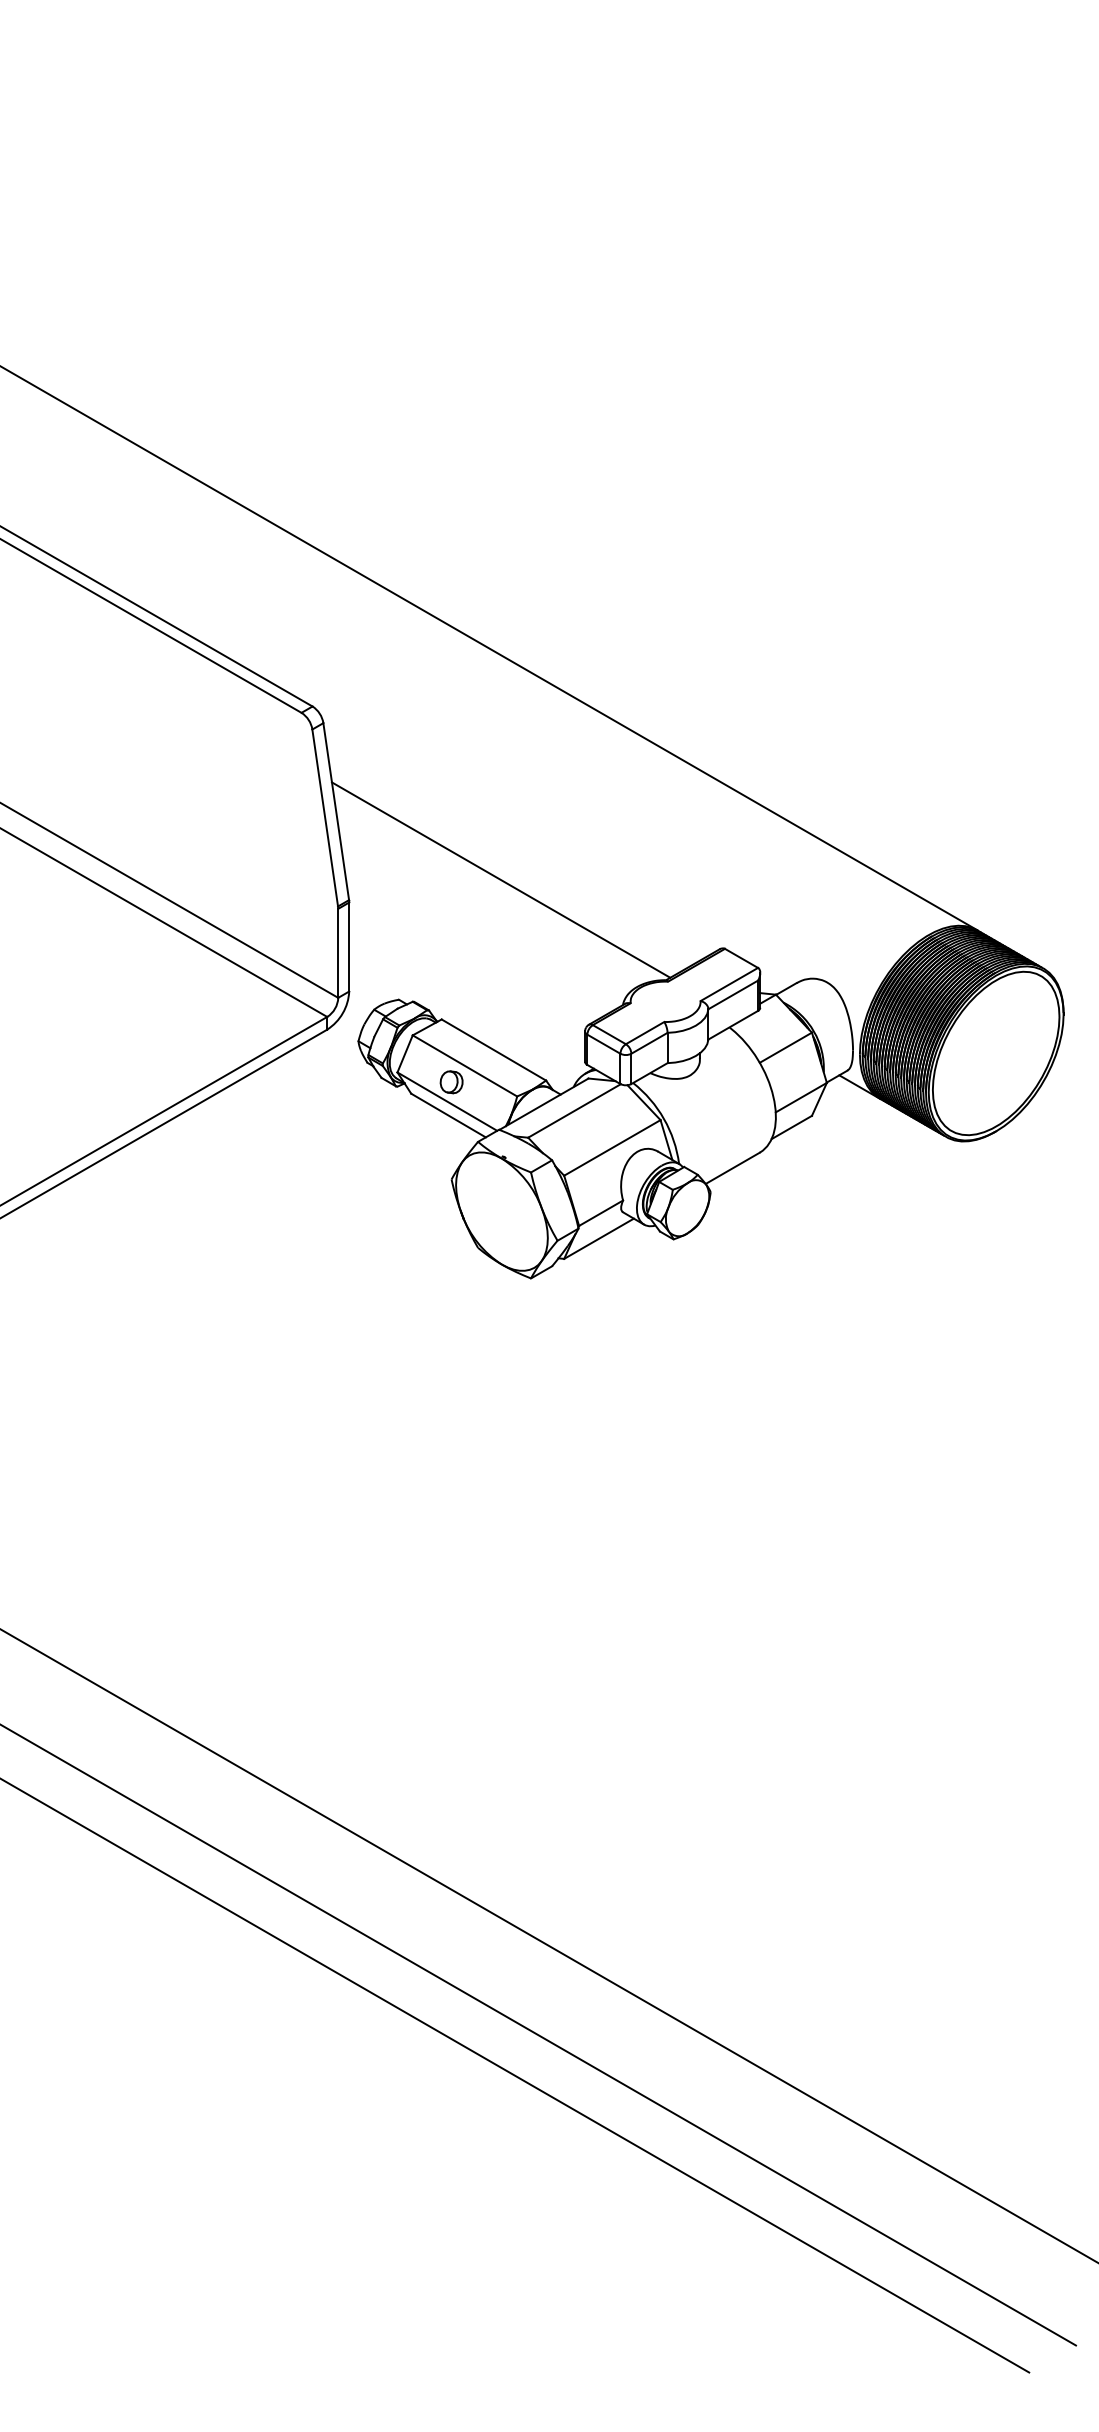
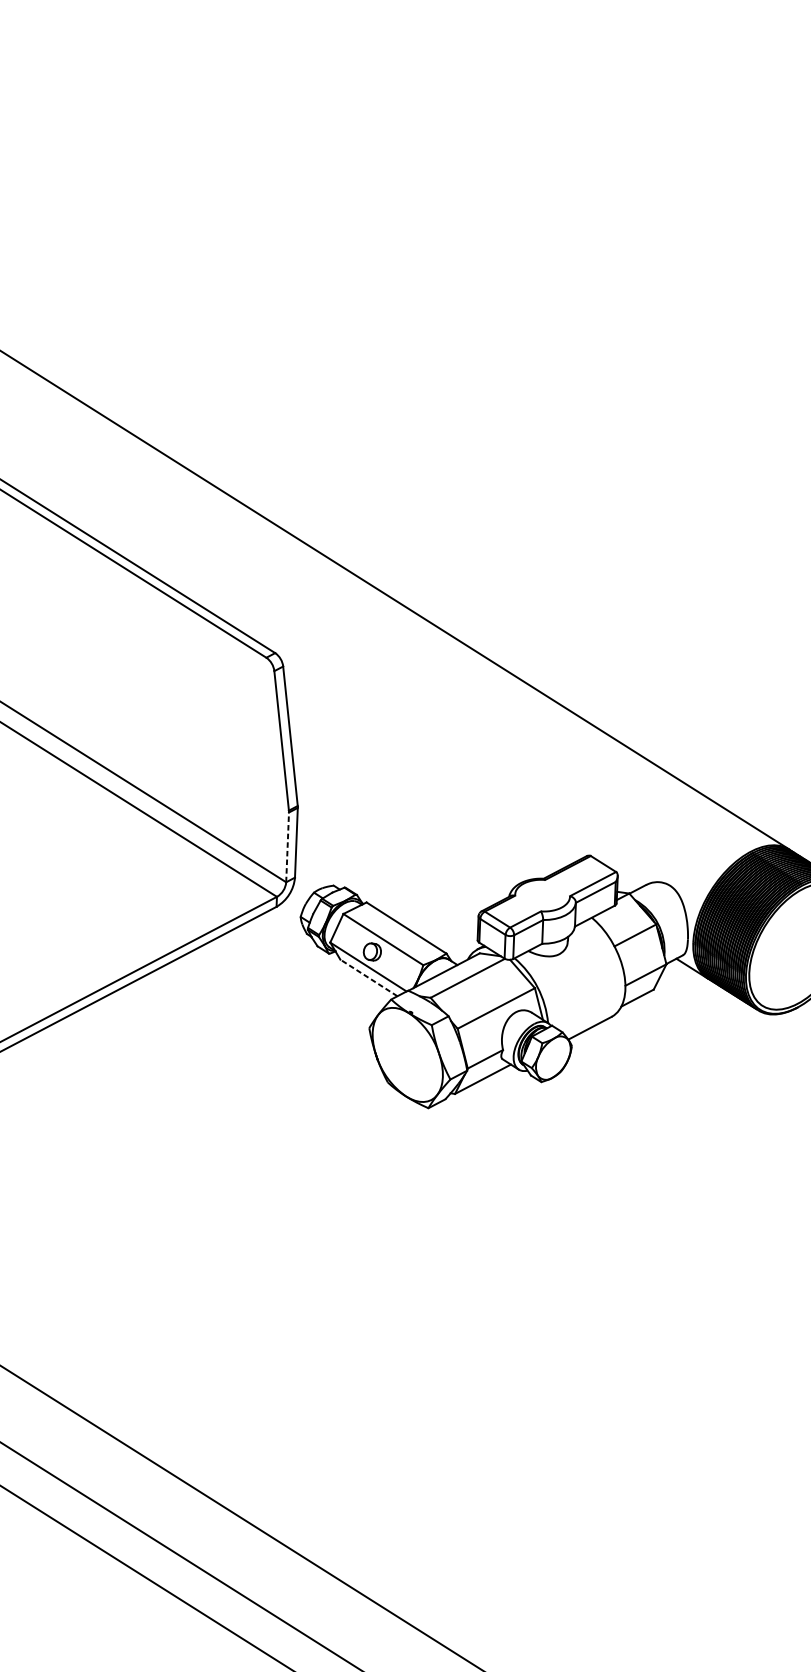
line: (500, 879) -> (417, 794), removed
line: (338, 952) -> (287, 846), solid -> dashed
line: (448, 1115) -> (368, 977), solid -> dashed

